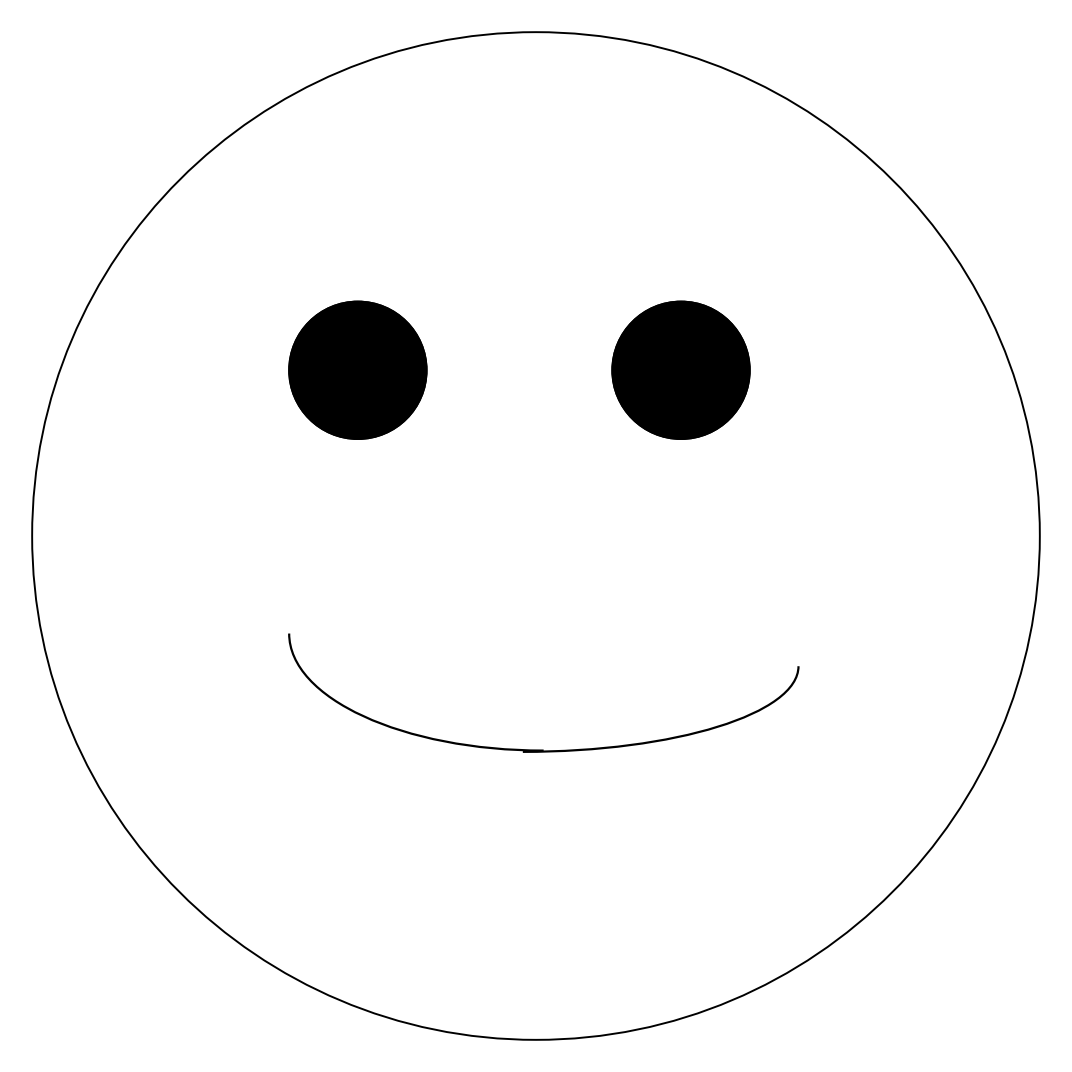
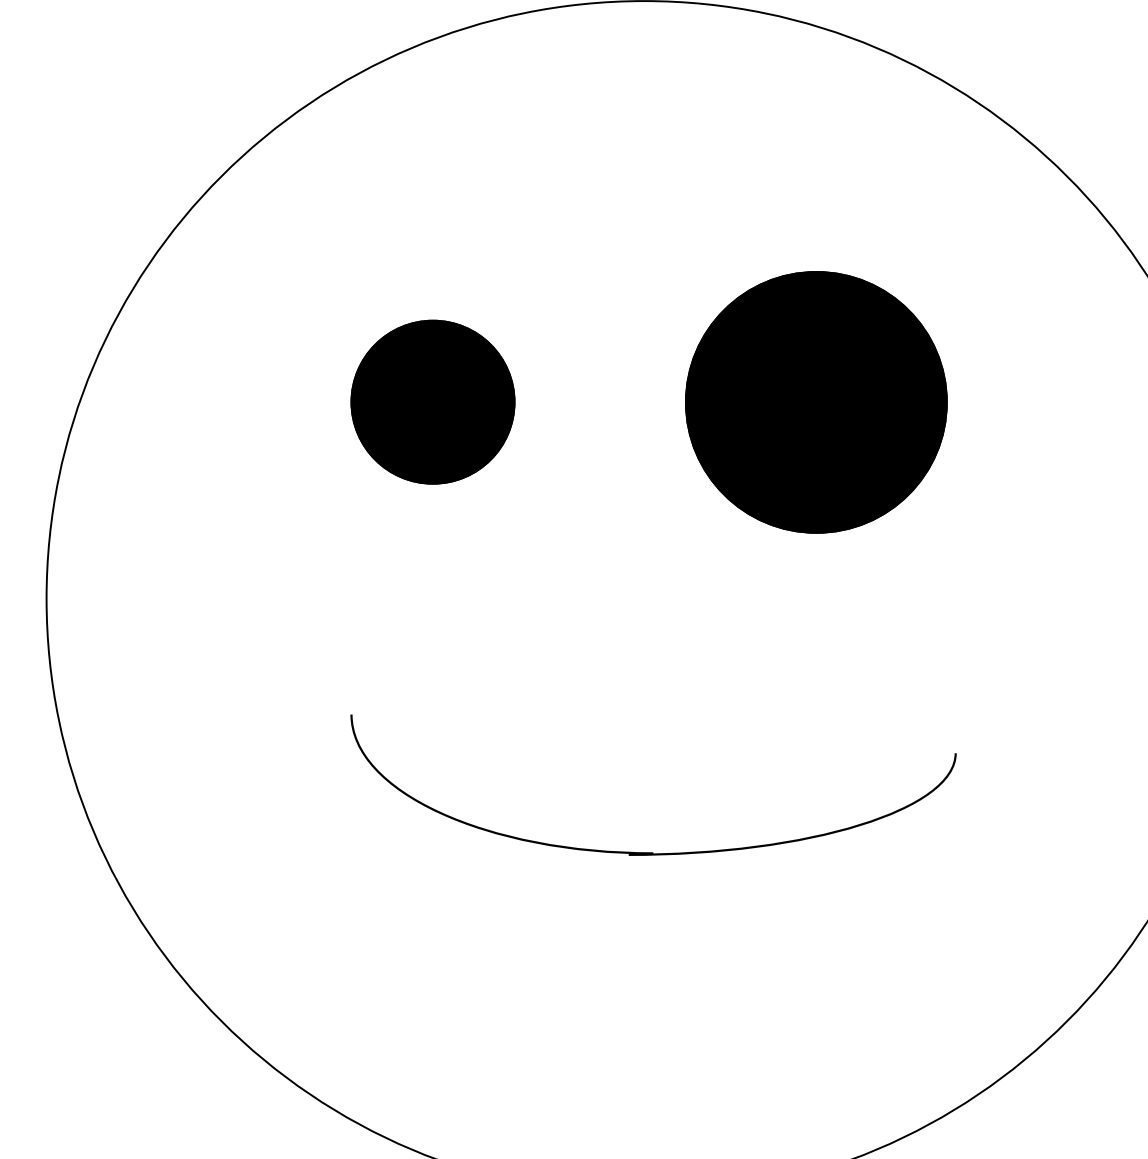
part: (680, 369) -> (815, 401), size x1.6

